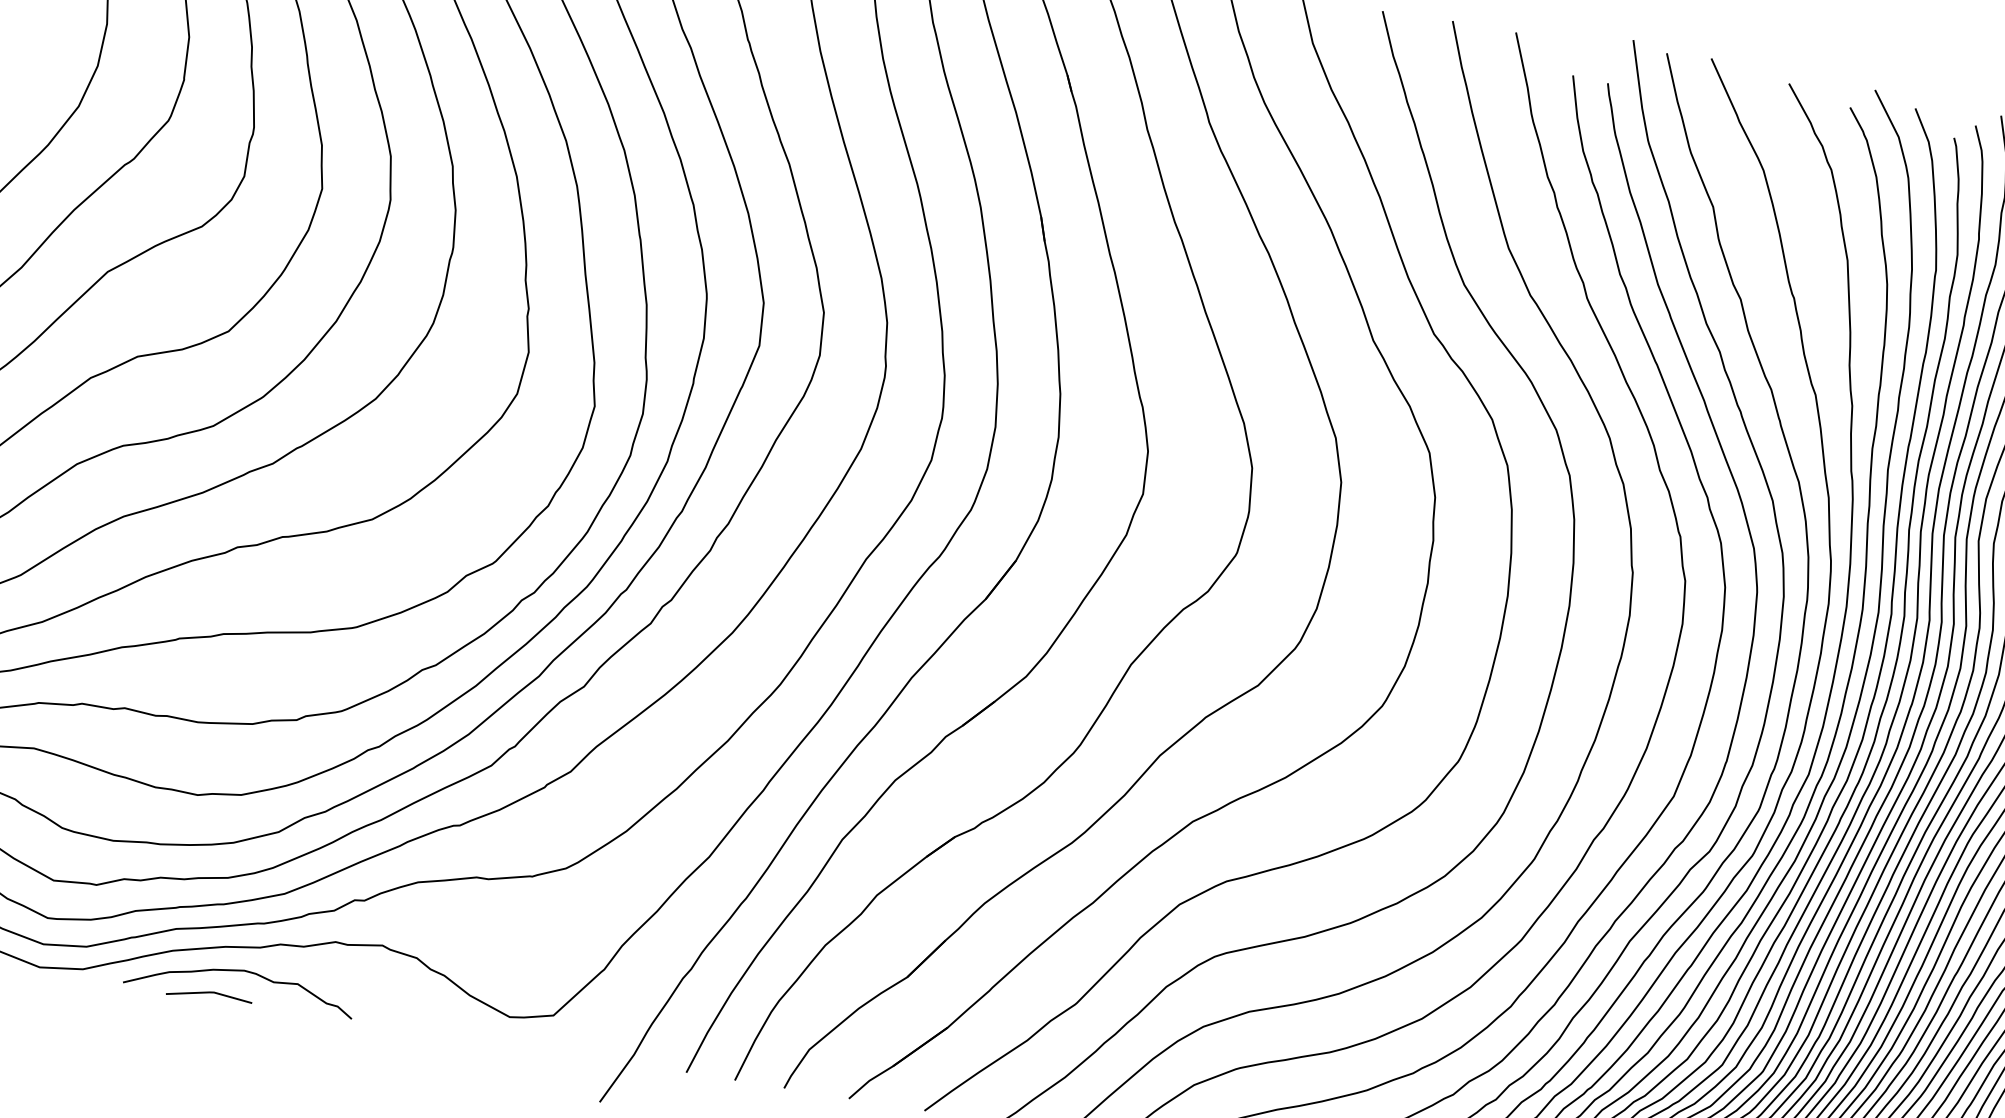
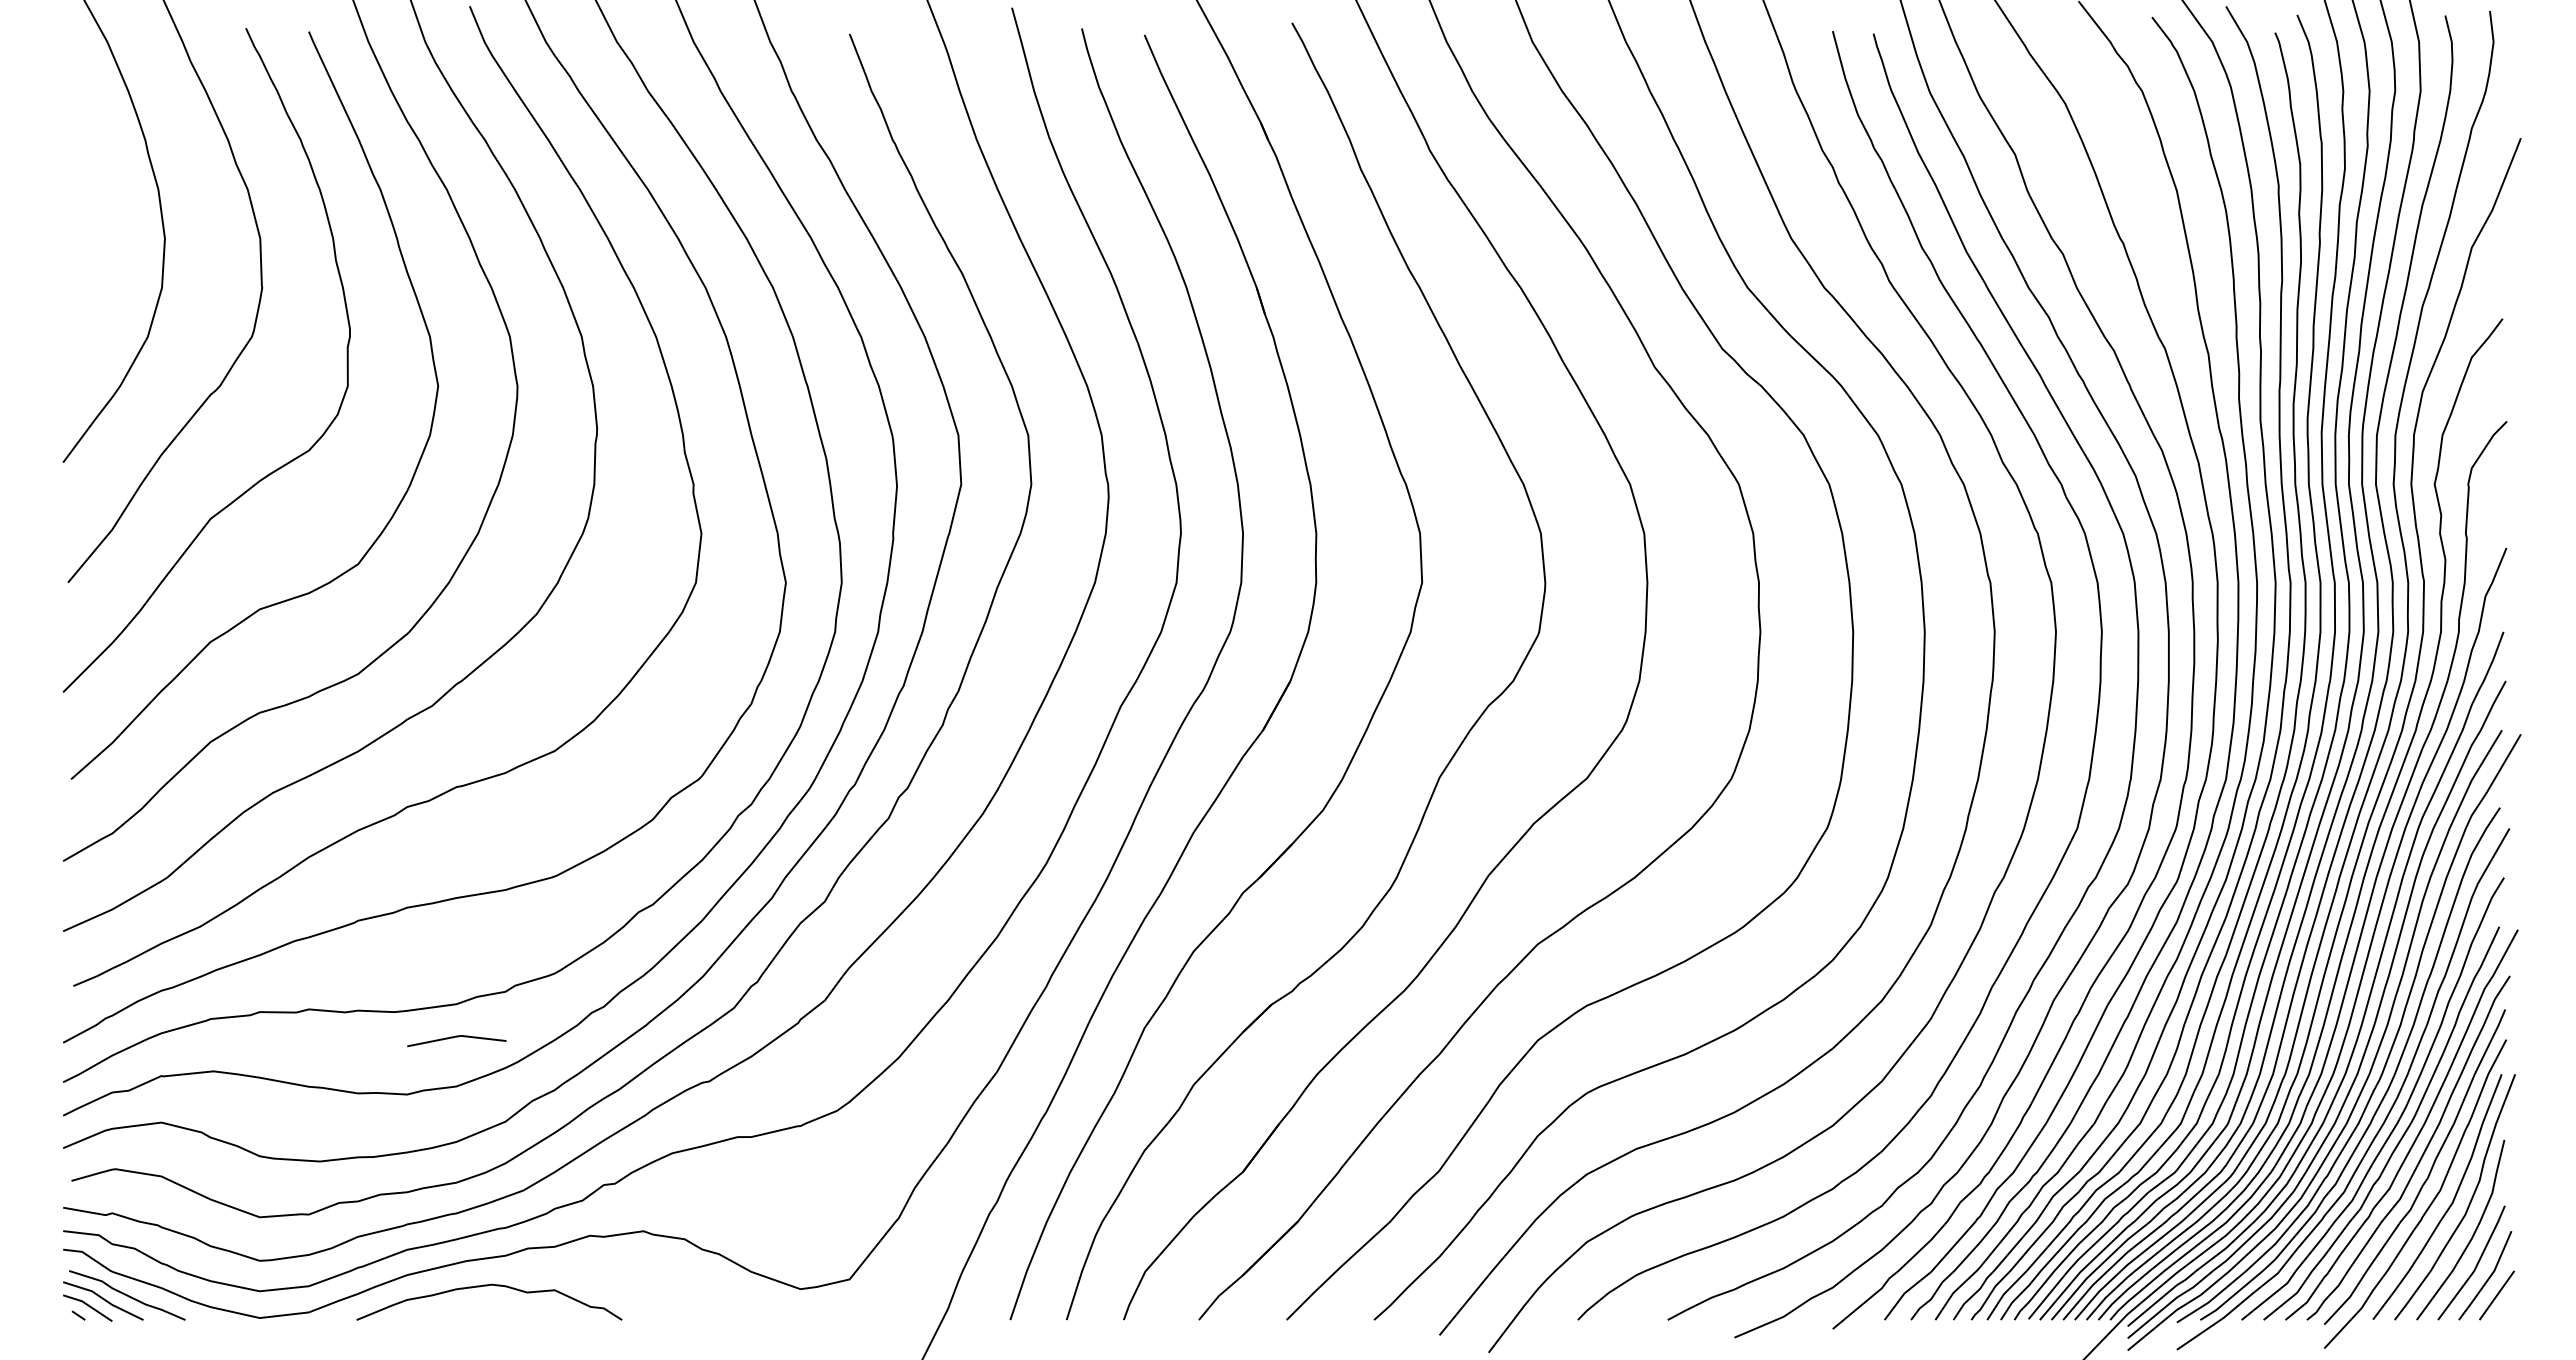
line: (209, 993) -> (456, 1037), moved

